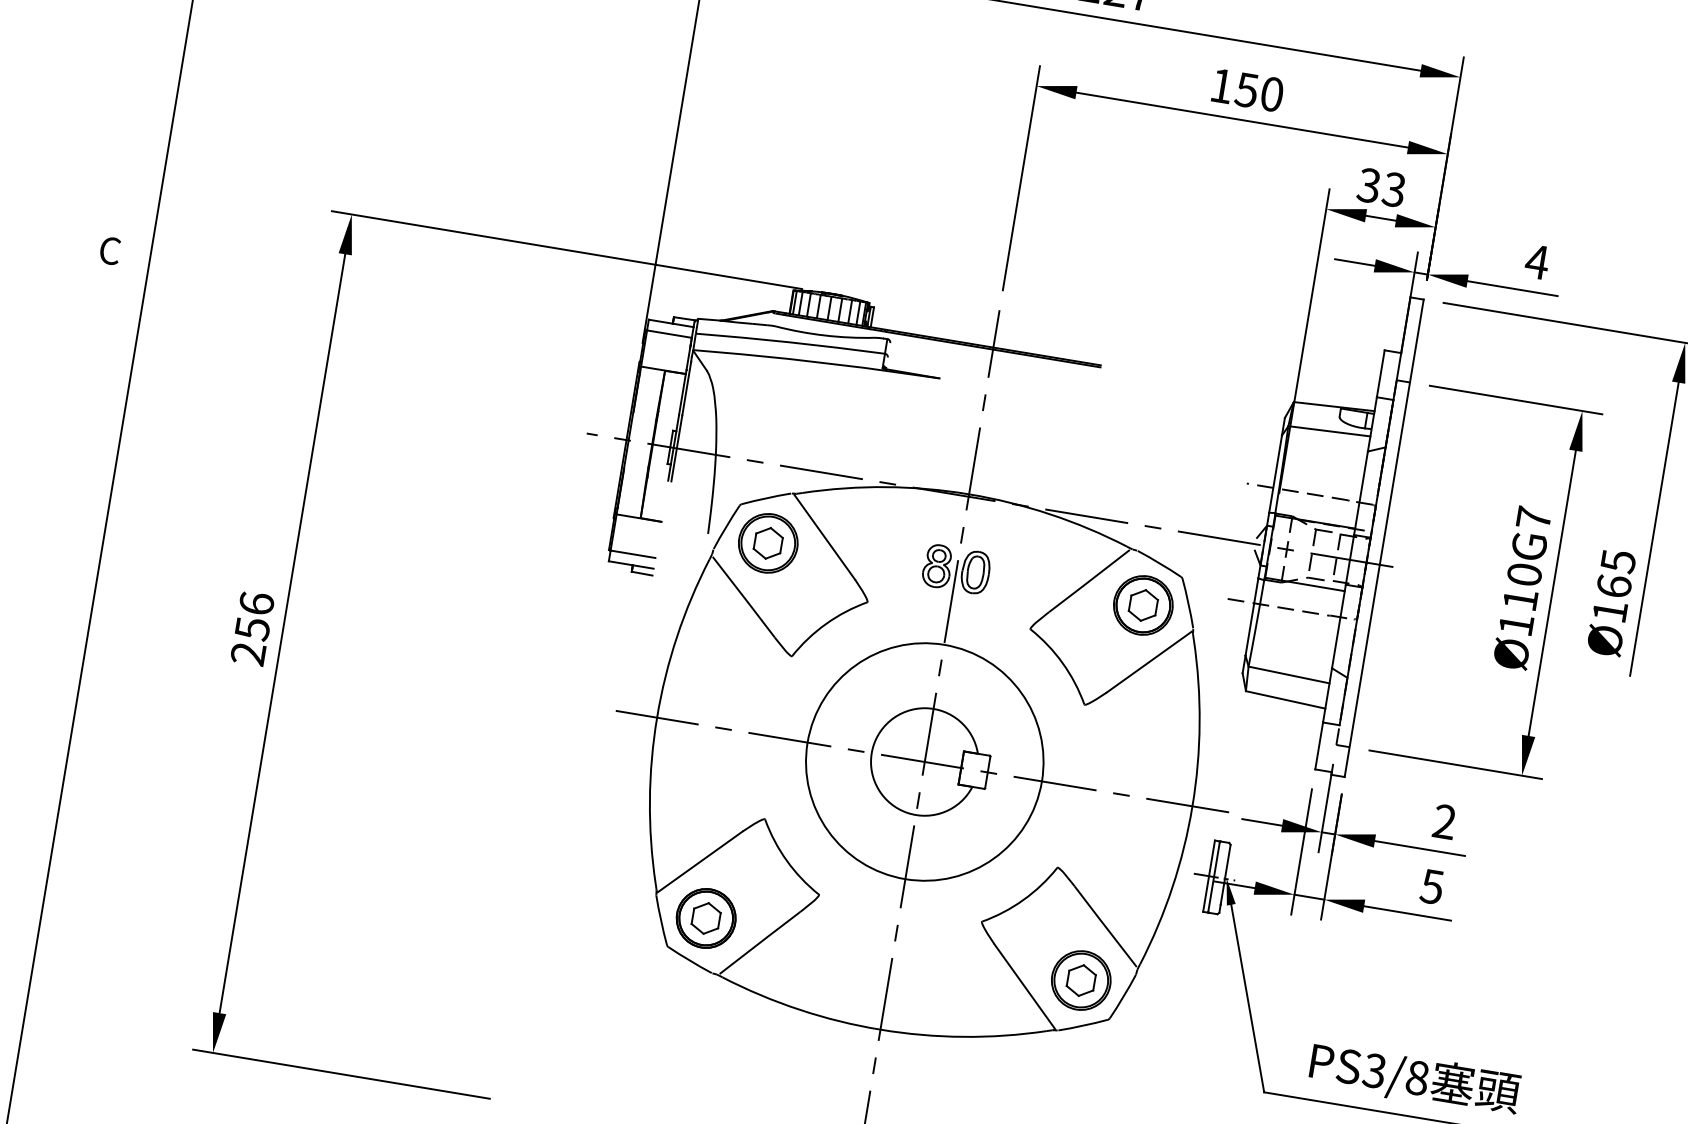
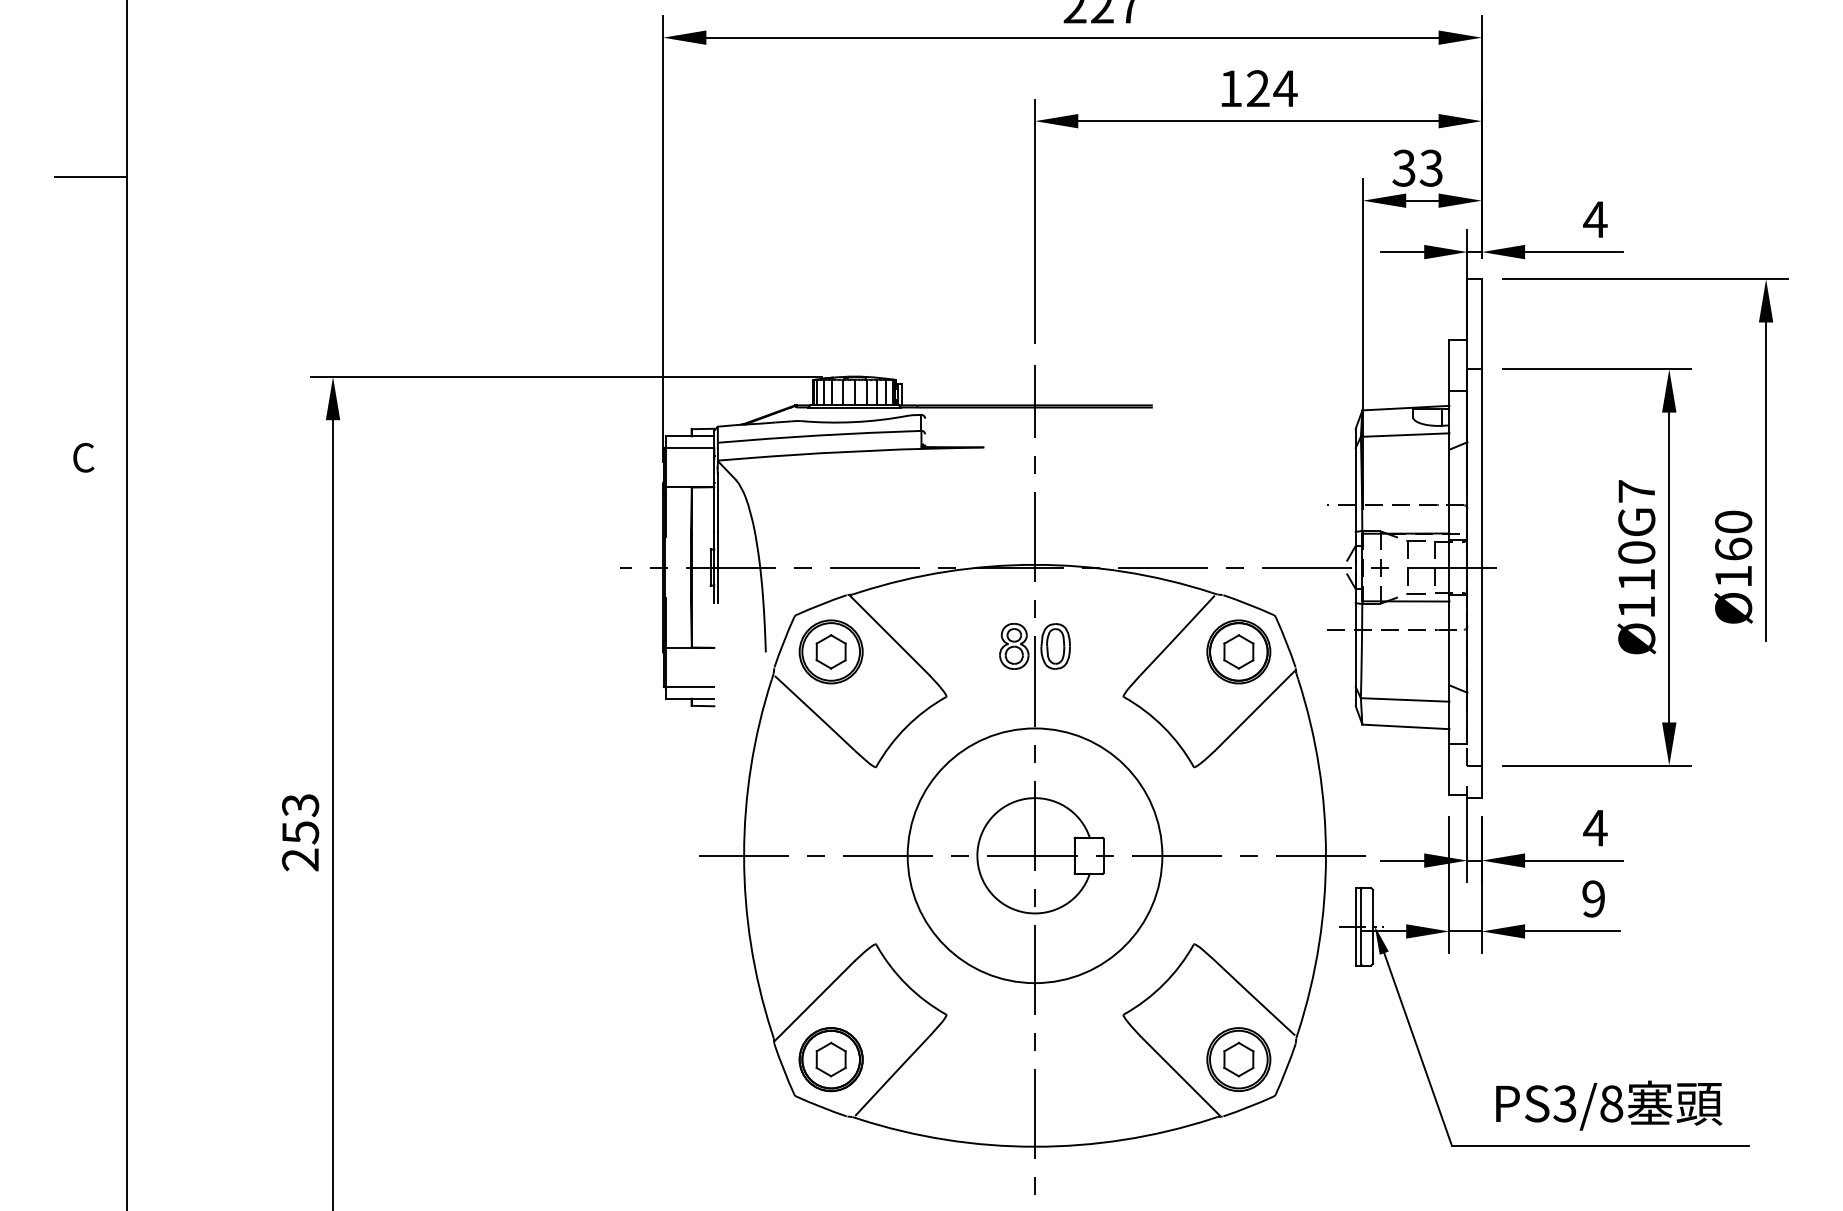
text: (1259, 92) -> (1271, 88), 150 -> 124
text: (1618, 561) -> (1733, 522), Ø165 -> Ø160
text: (256, 603) -> (300, 805), 256 -> 253
text: (1444, 821) -> (1595, 827), 2 -> 4
text: (1431, 886) -> (1592, 898), 5 -> 9

